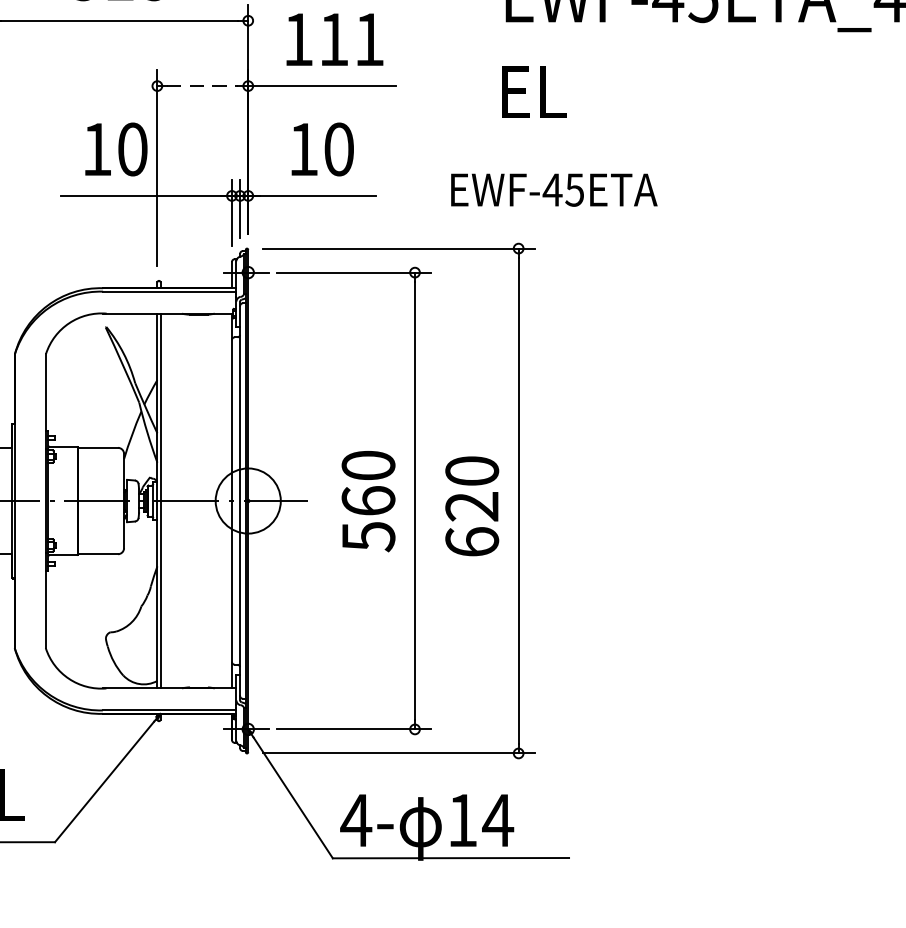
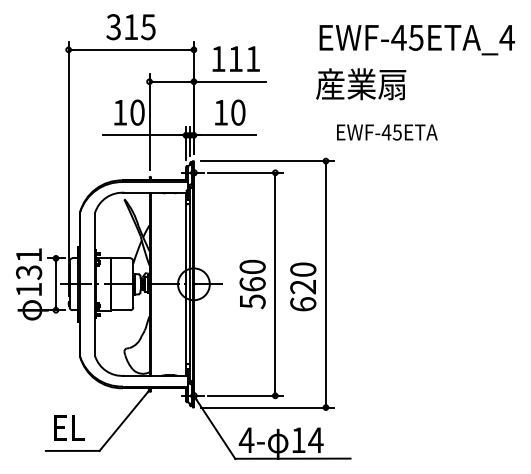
line: (204, 85) -> (172, 81), dashed -> solid
text: (591, 91) -> (361, 84), EL -> 産業扇
text: (554, 190) -> (387, 132), moved

